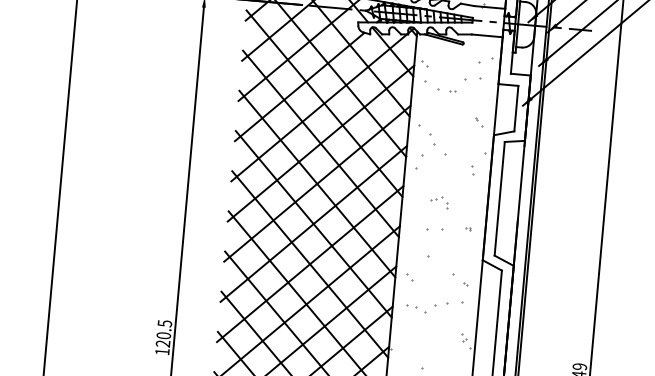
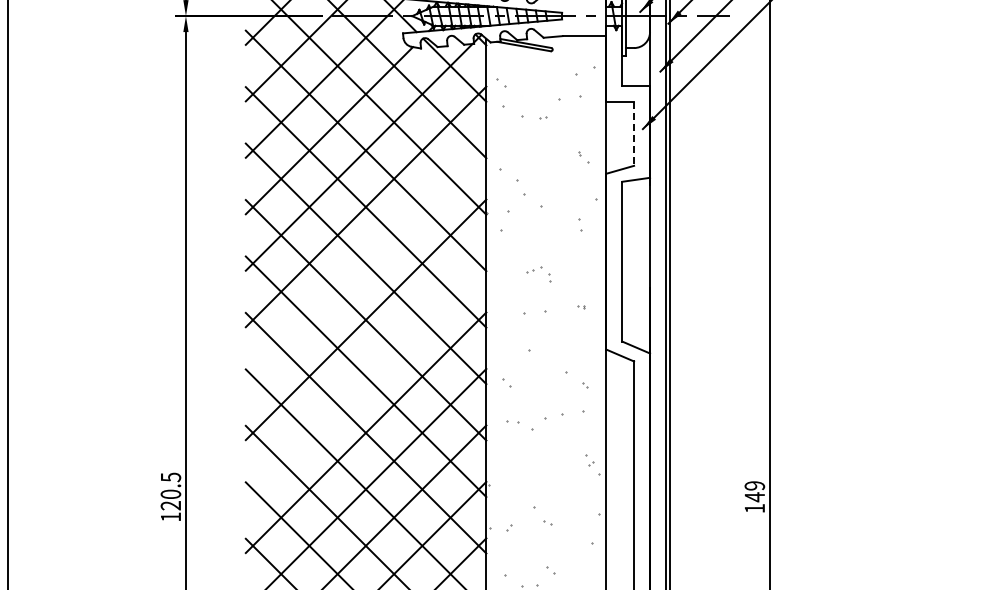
line: (516, 108) -> (634, 133), solid -> dashed
line: (316, 183) -> (365, 263), removed
line: (309, 264) -> (365, 376), removed

